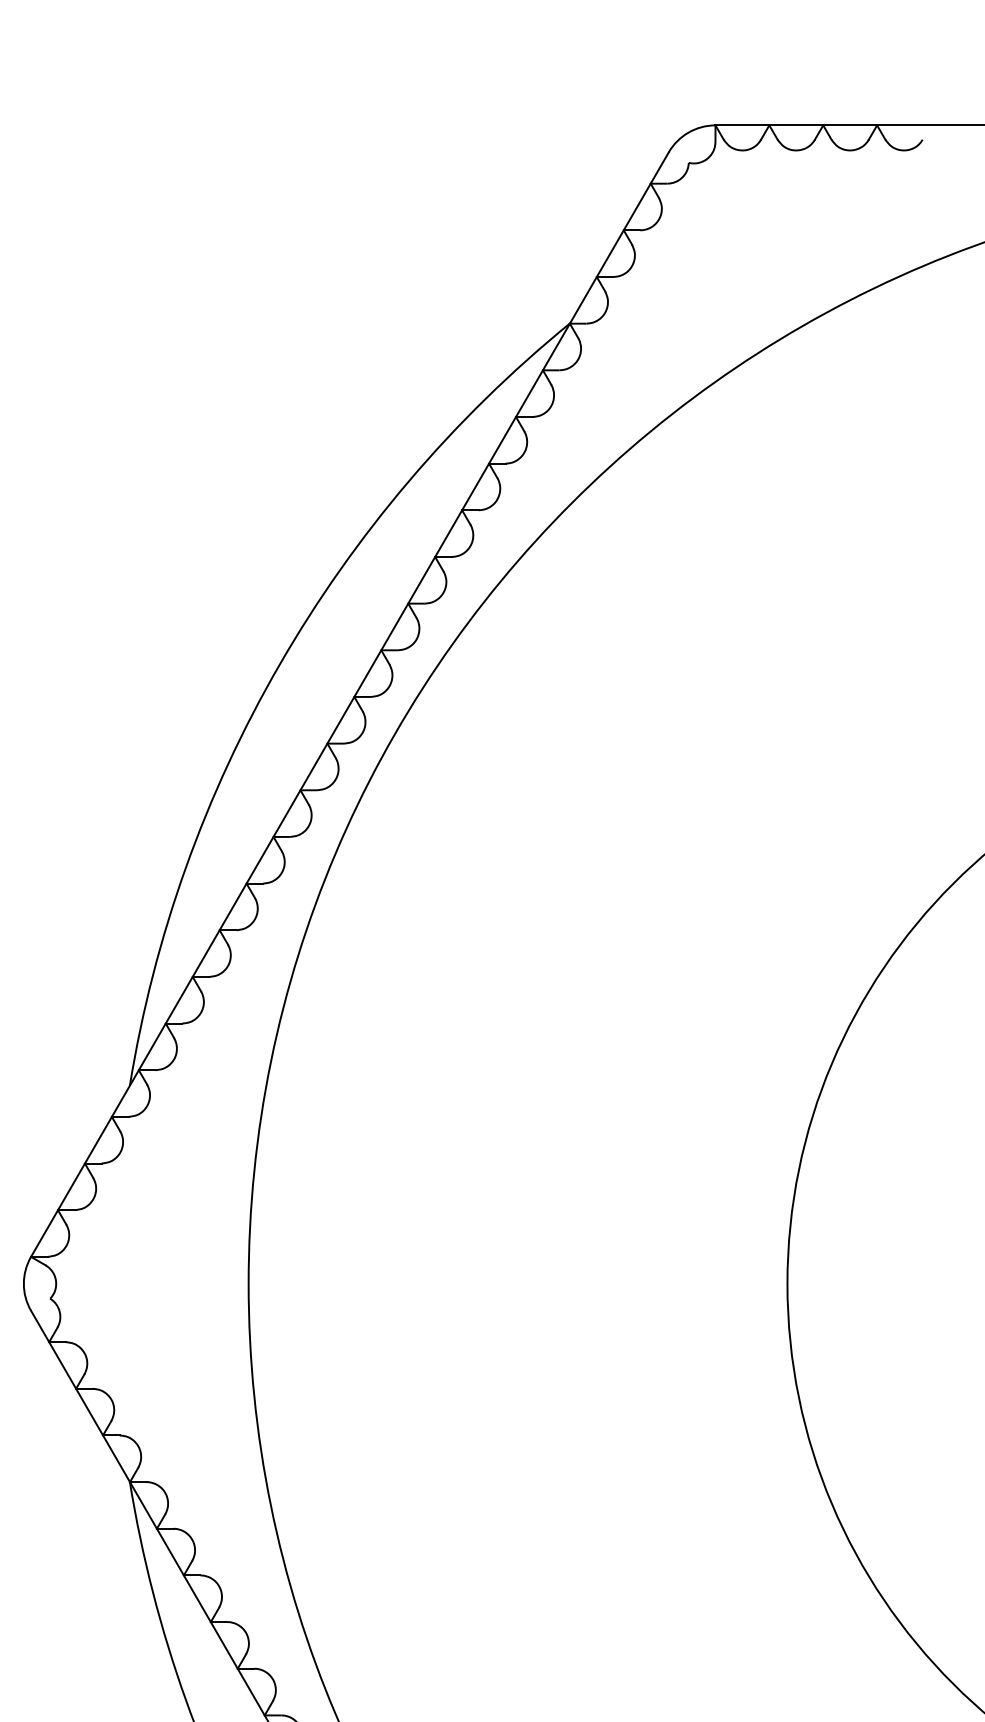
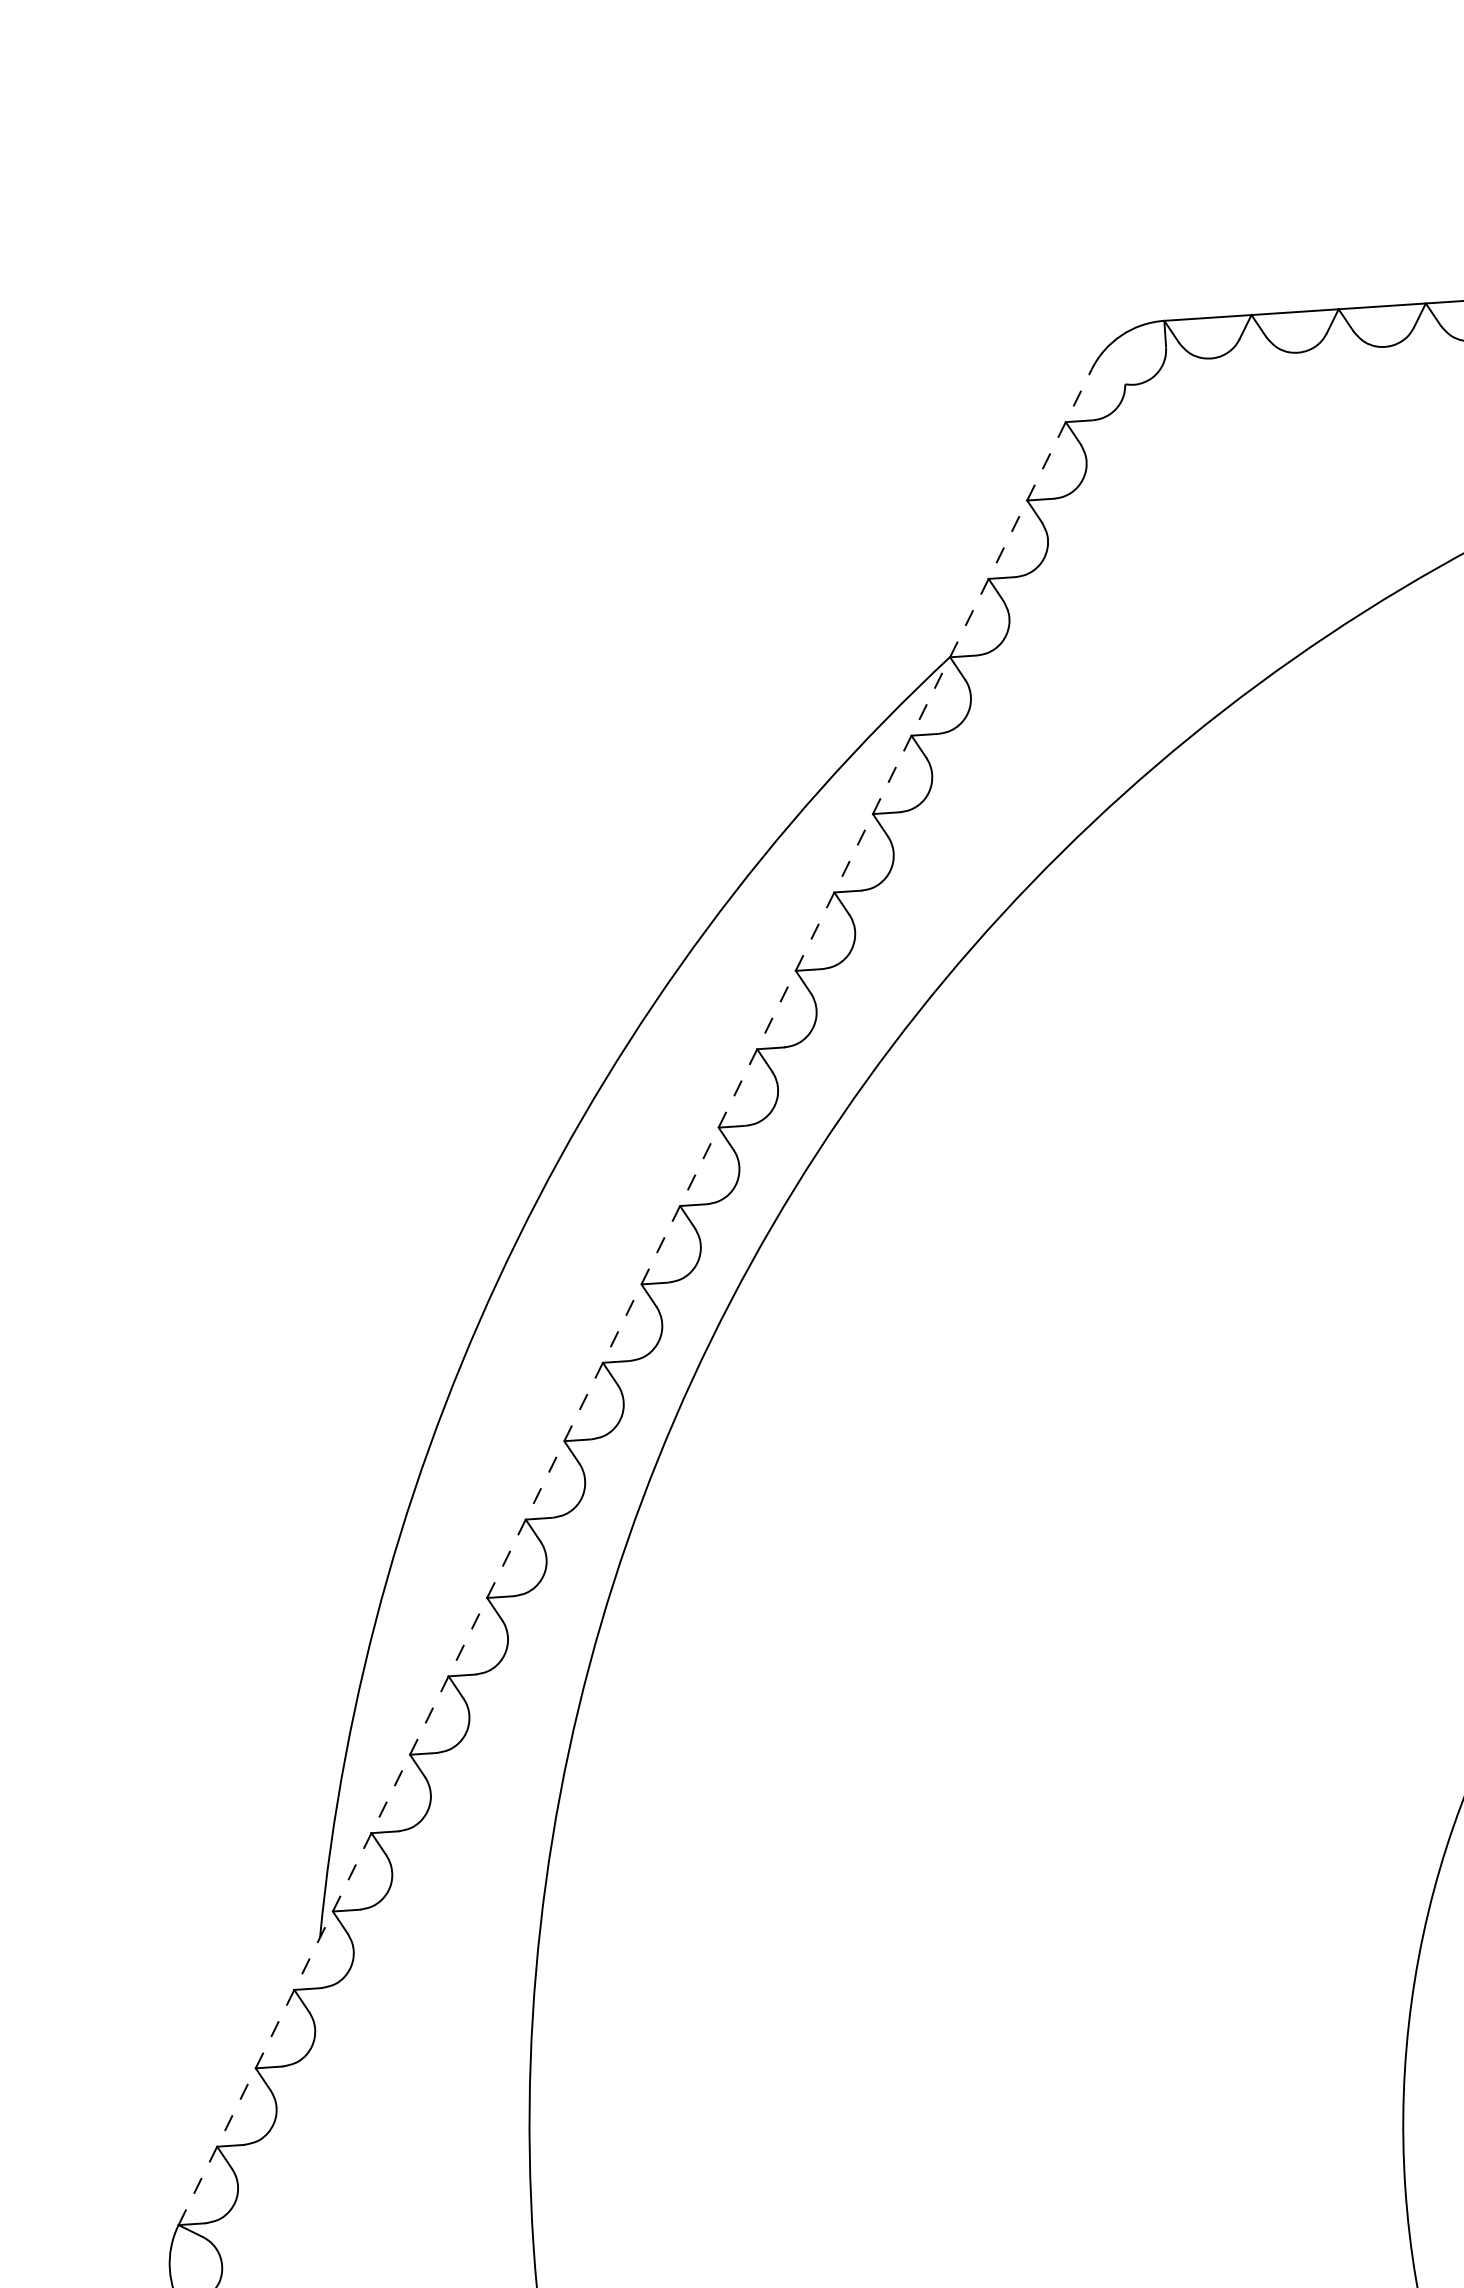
line: (349, 704) -> (634, 1297), solid -> dashed

